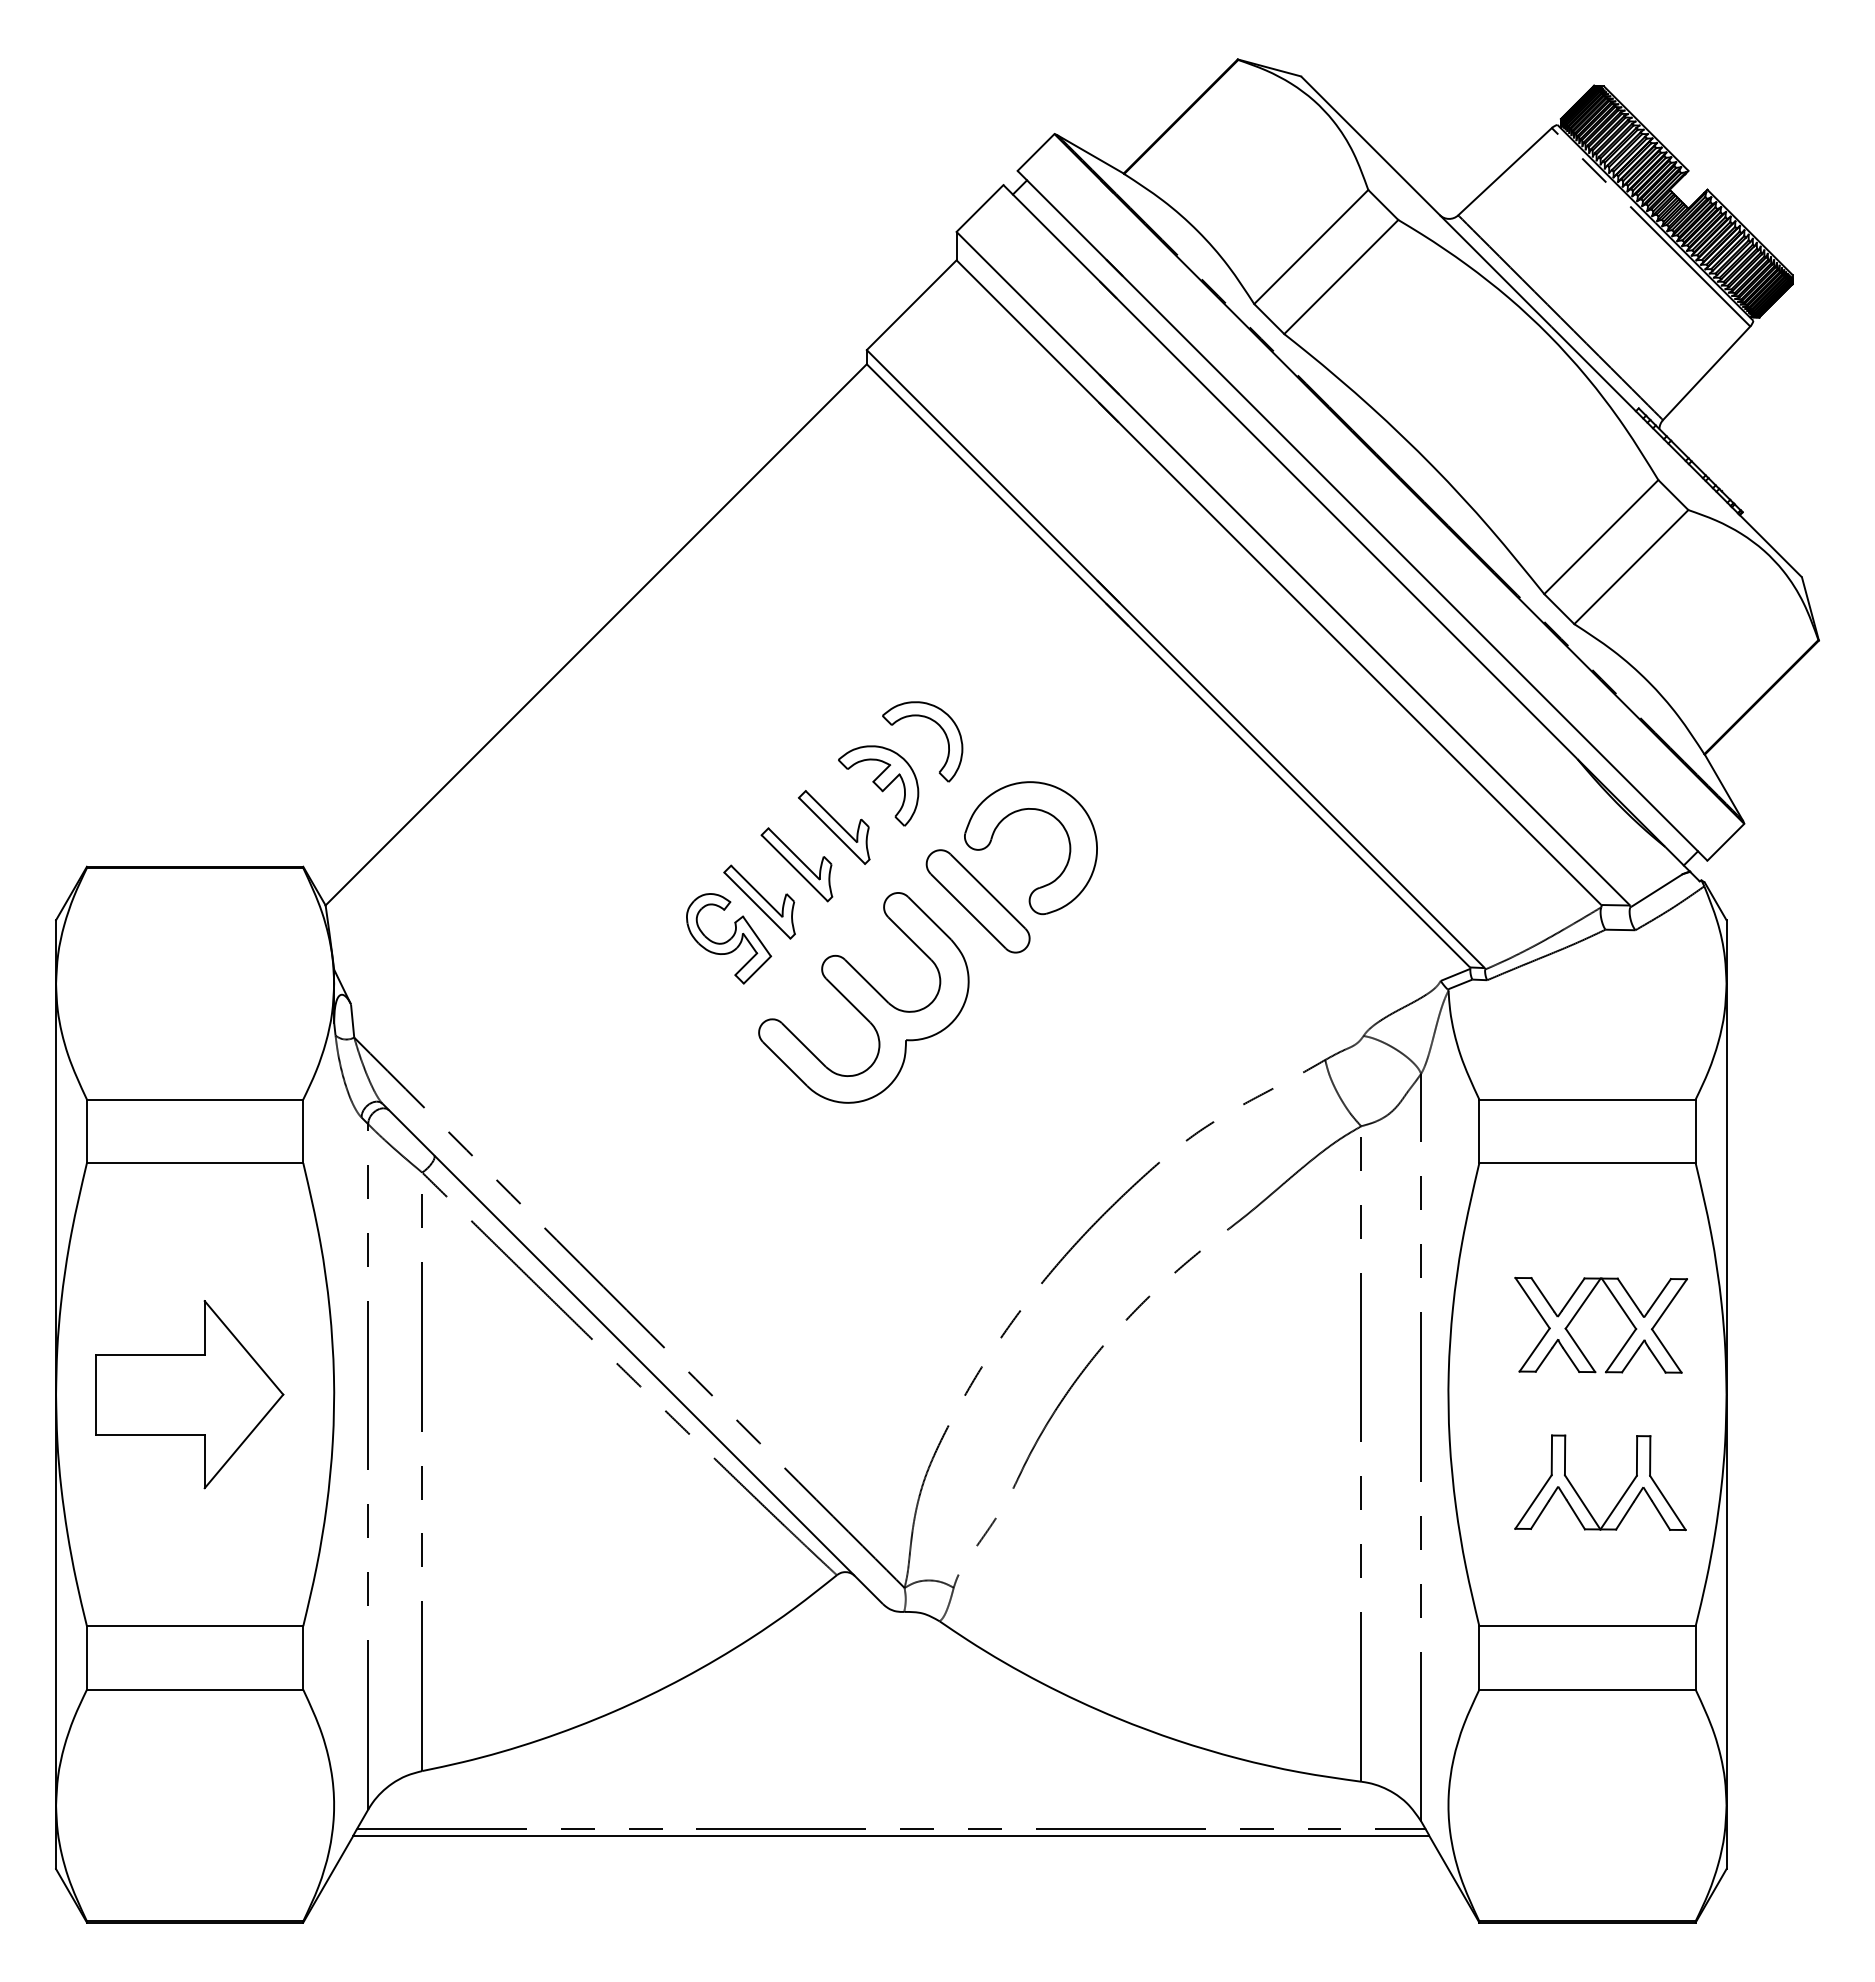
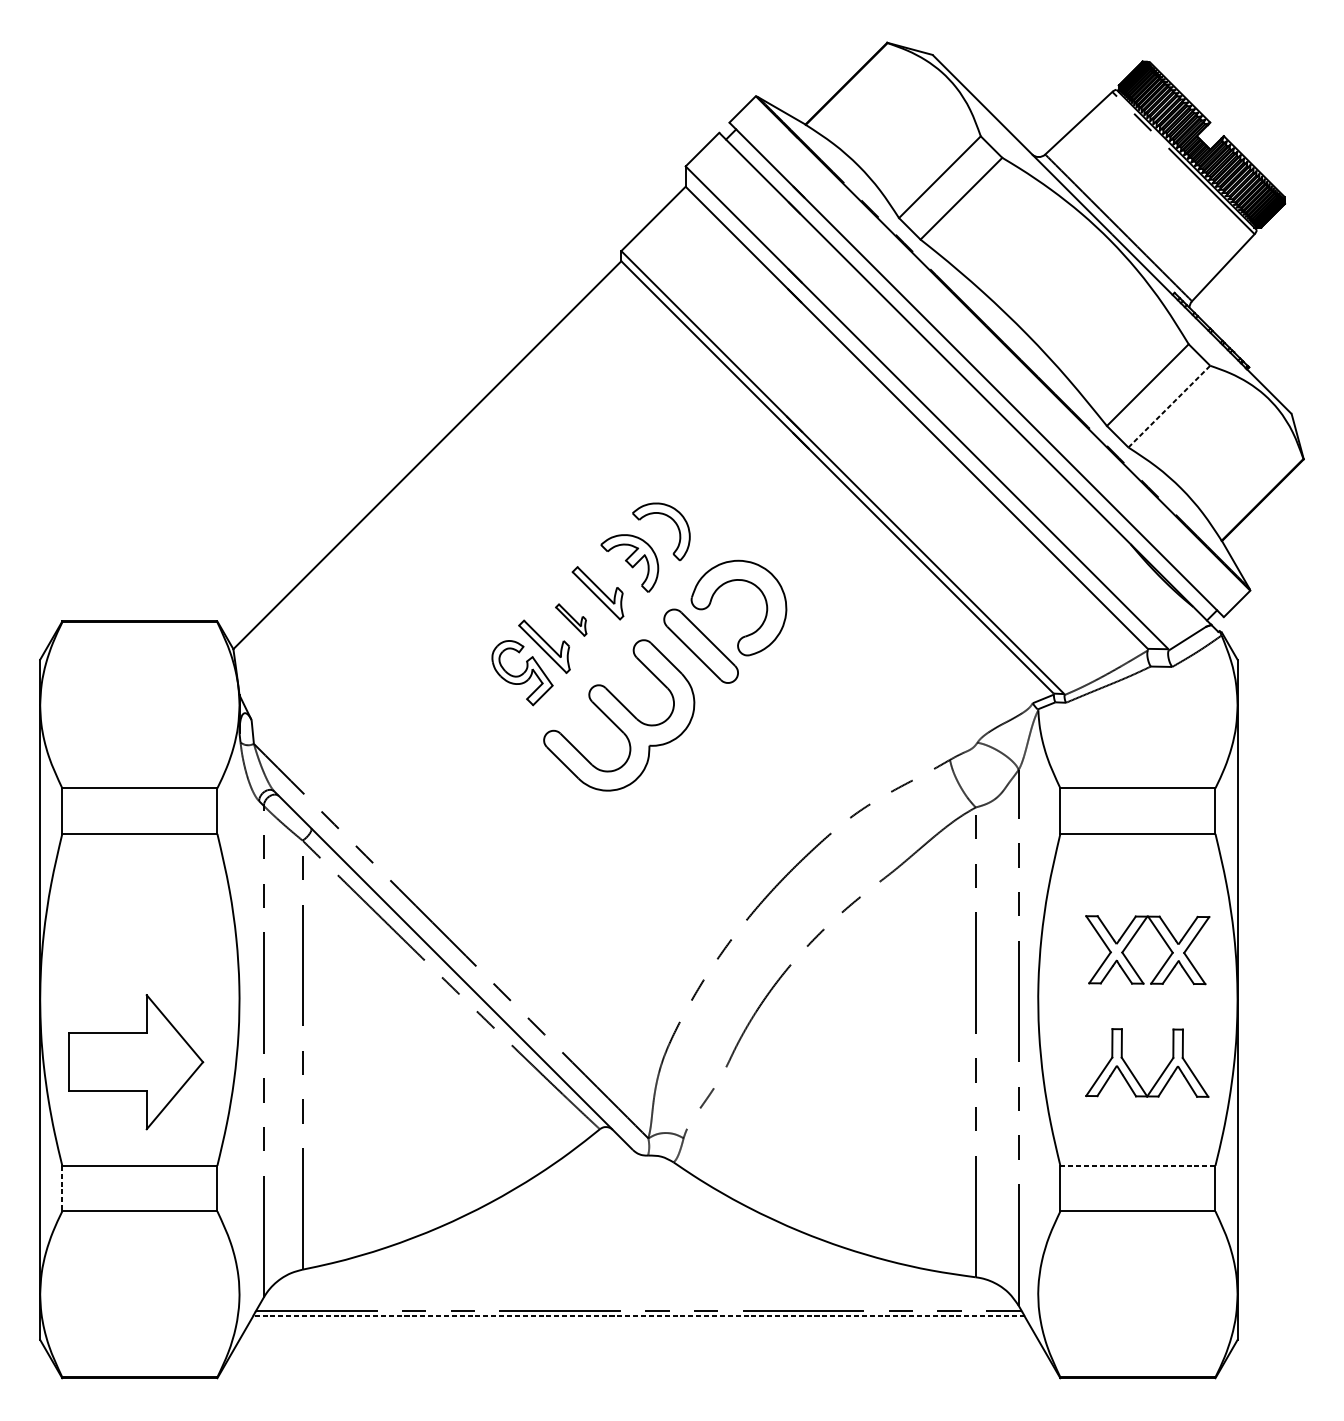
line: (1631, 567) -> (1169, 406), solid -> dashed
part: (796, 864) -> (570, 619), size x0.6
part: (189, 1394) -> (135, 1062), moved
line: (1588, 1626) -> (1138, 1166), solid -> dashed
line: (86, 1657) -> (62, 1188), solid -> dashed
line: (891, 1835) -> (639, 1315), solid -> dashed

